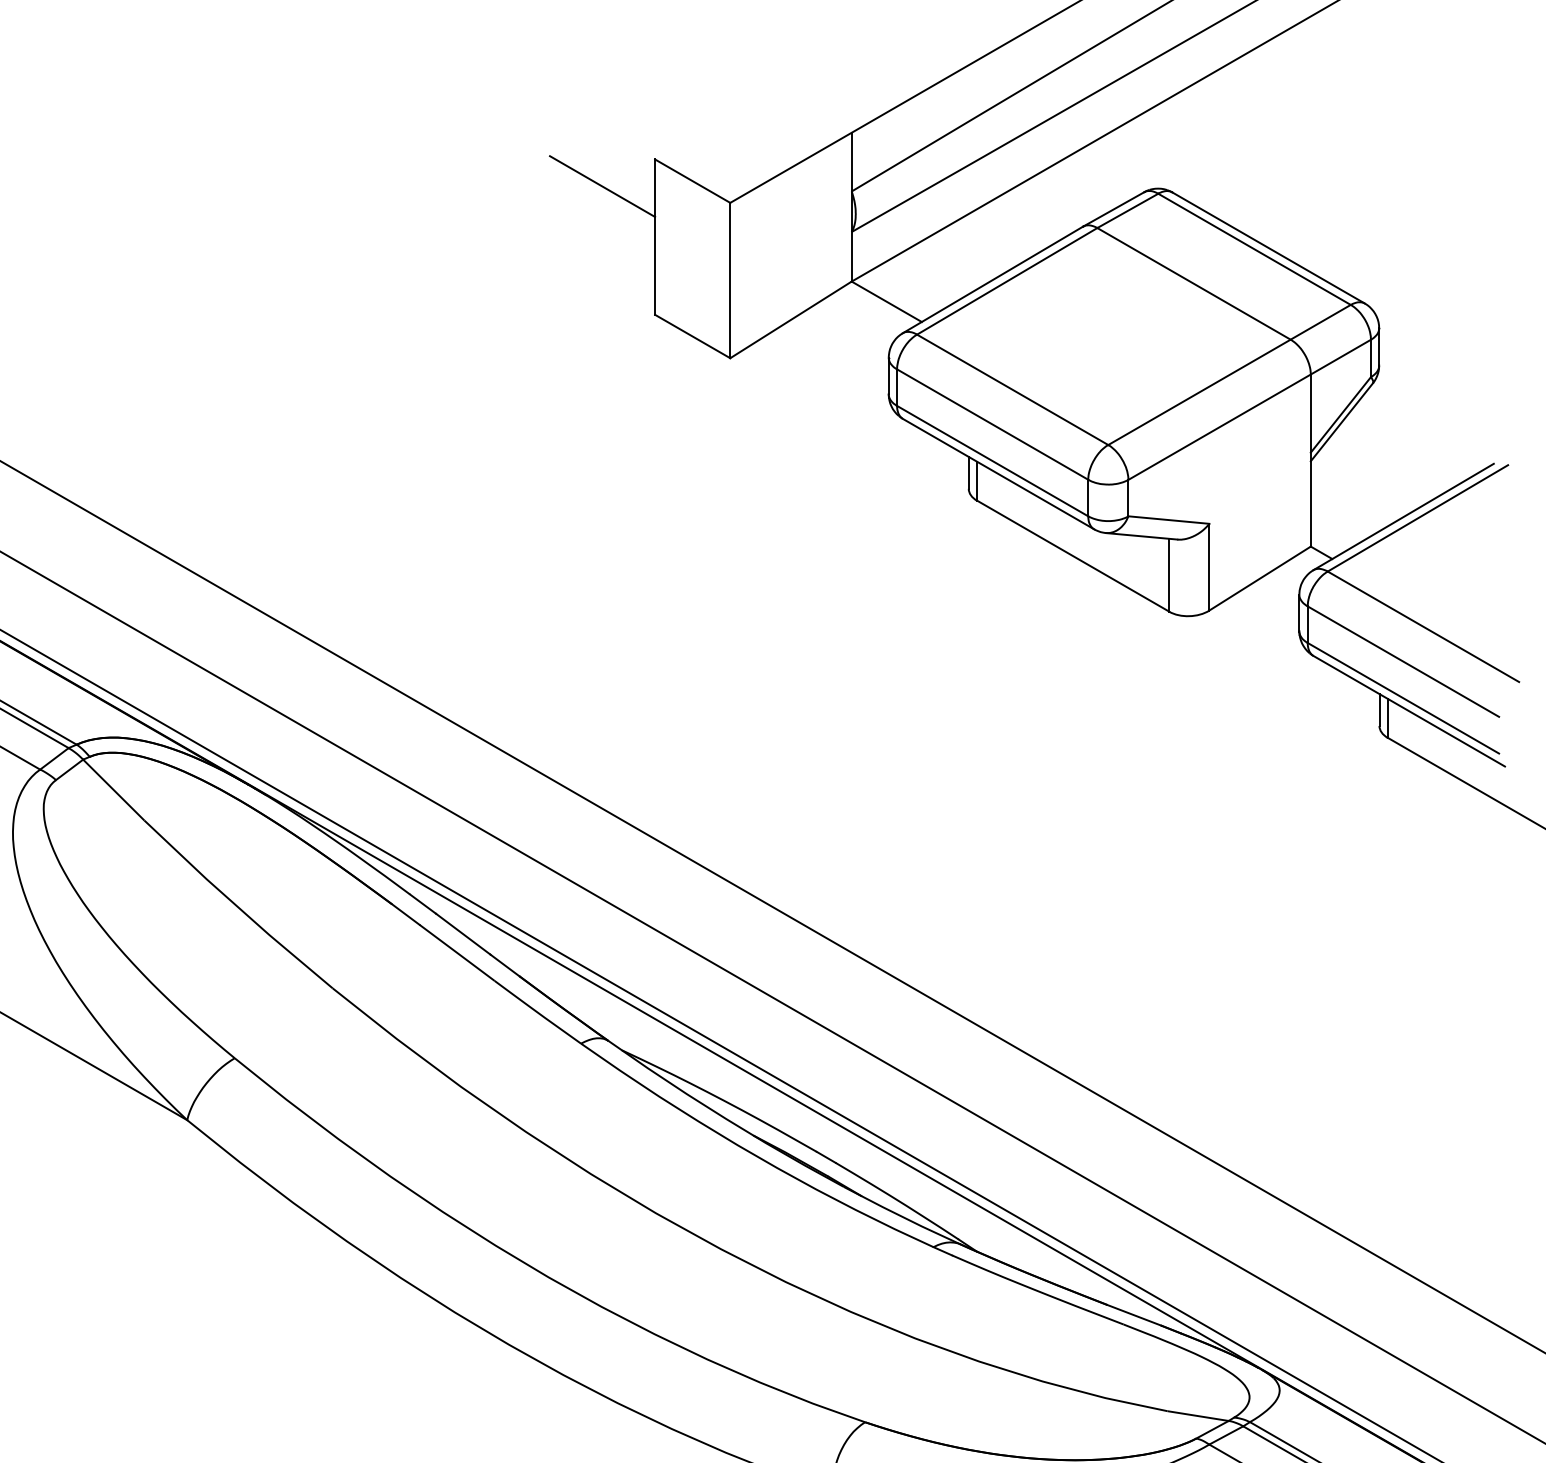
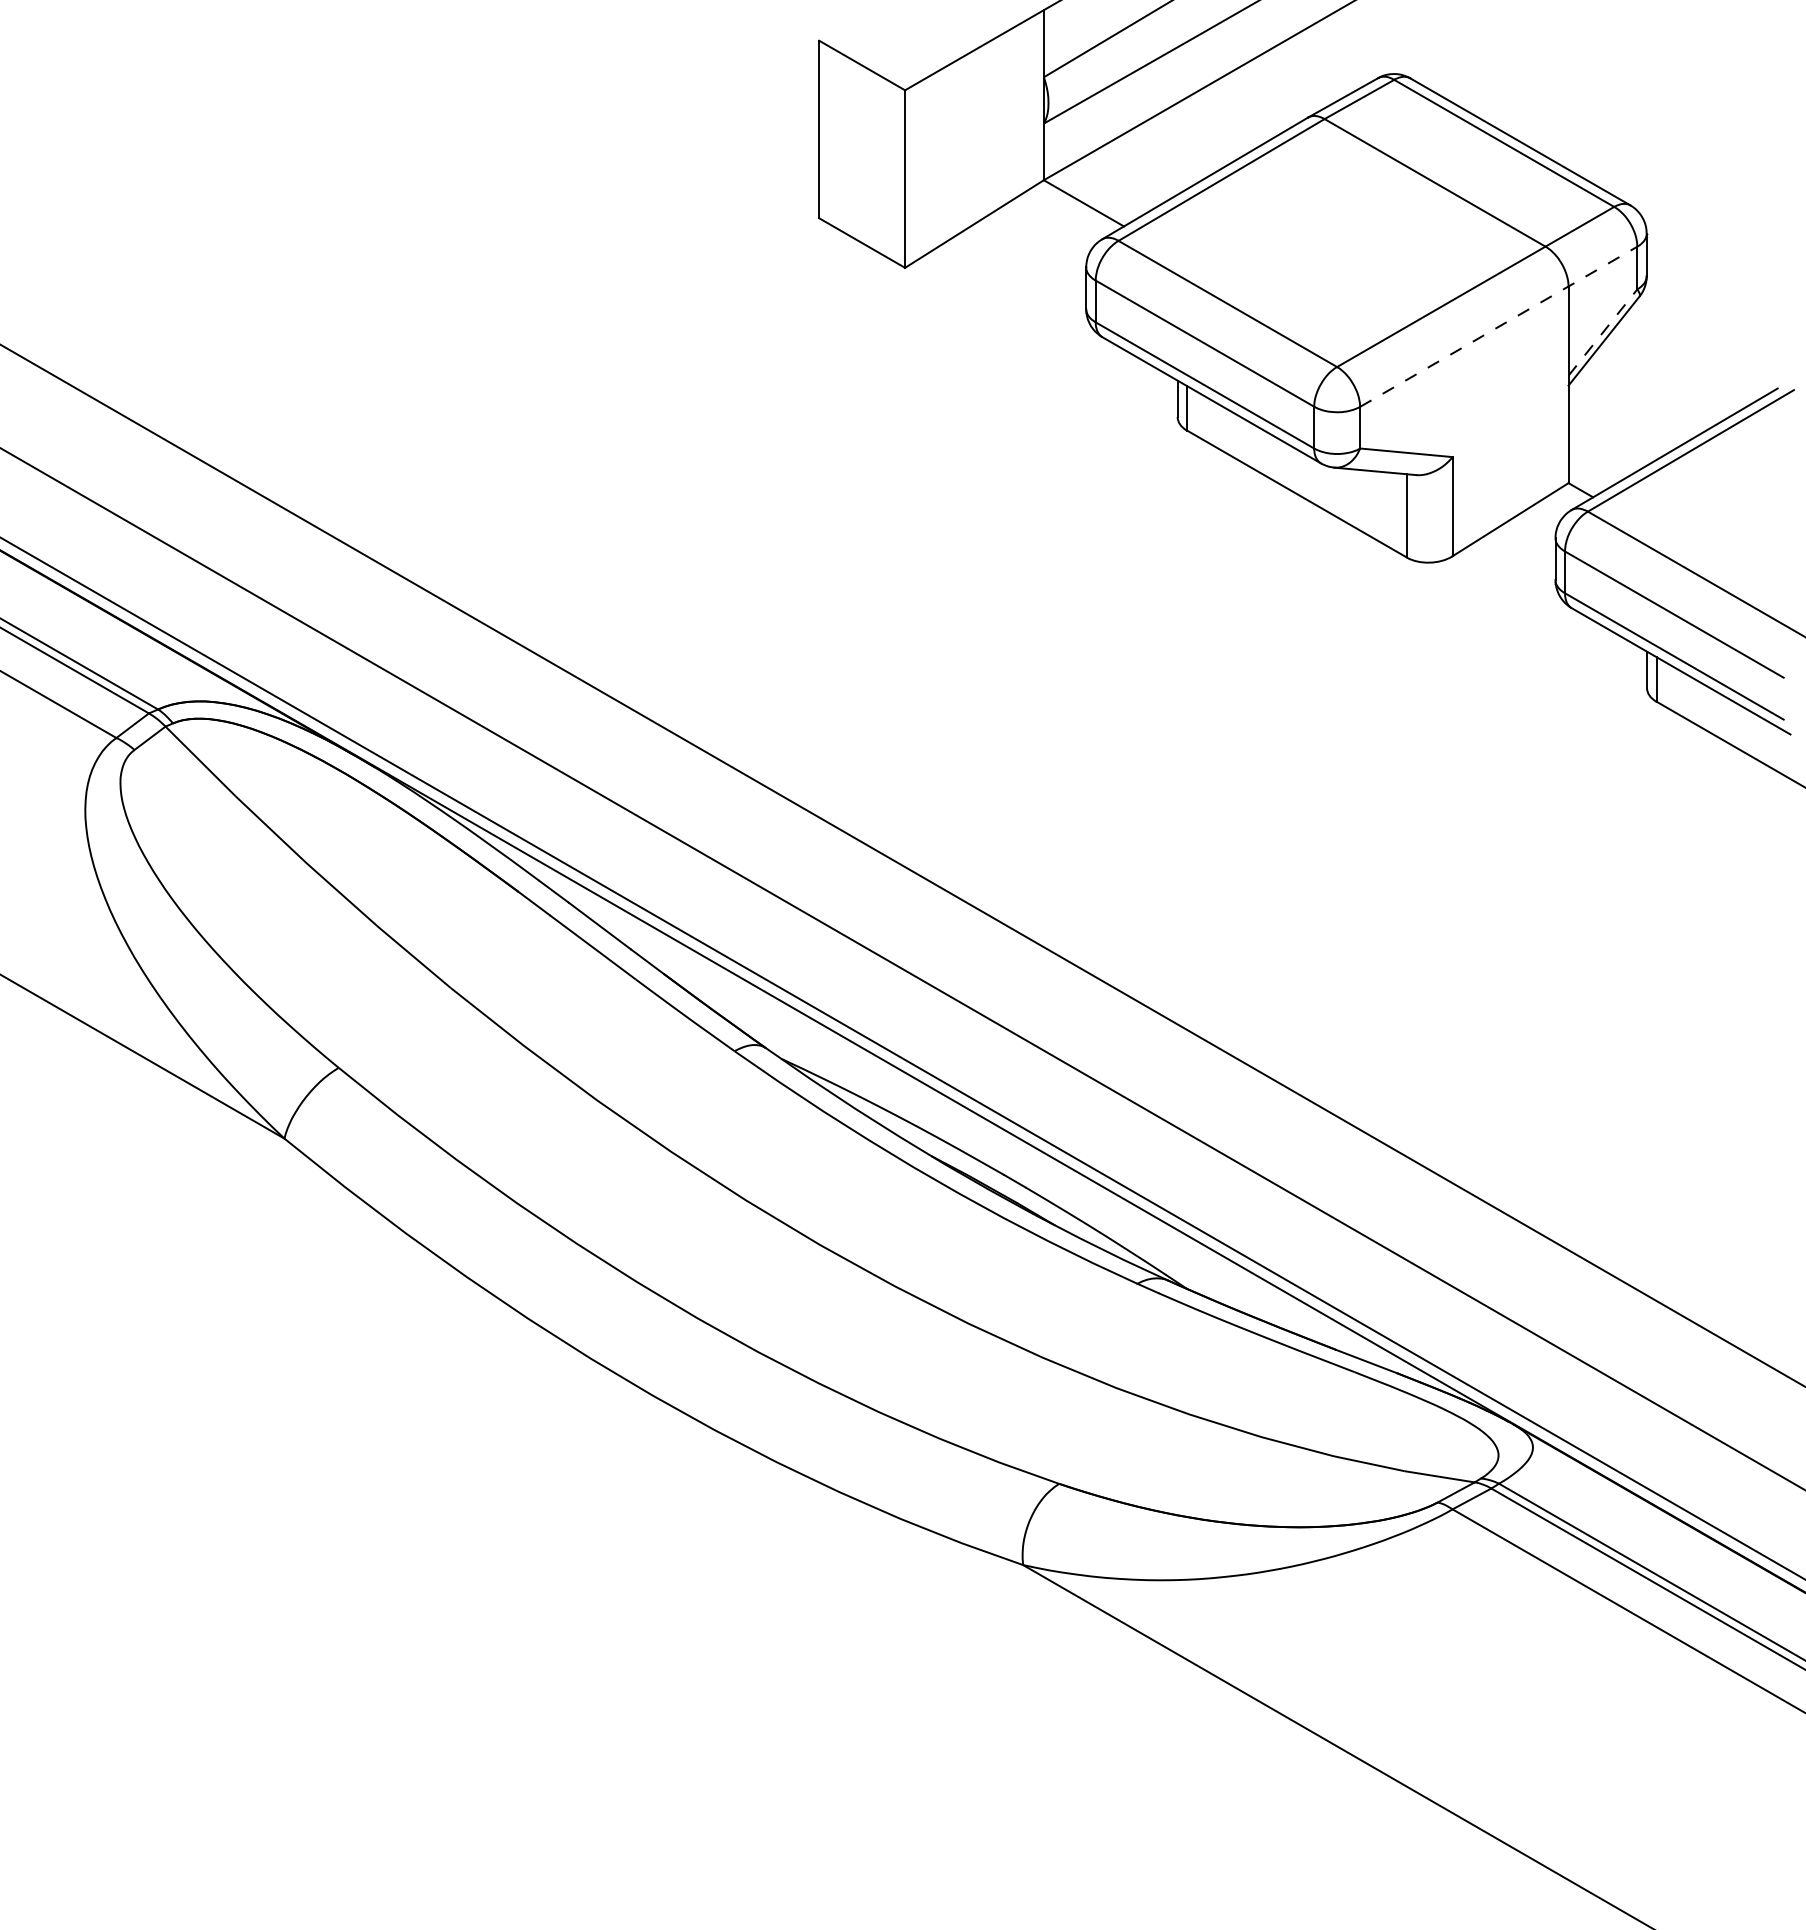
line: (602, 186) -> (759, 71), removed
line: (1250, 409) -> (1499, 326), solid -> dashed
line: (1341, 414) -> (1603, 332), solid -> dashed

